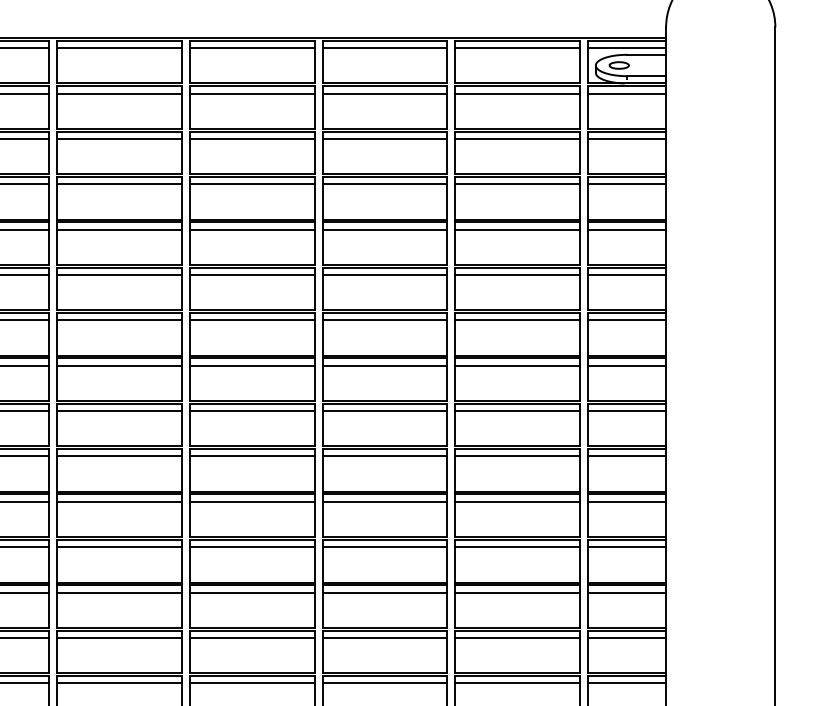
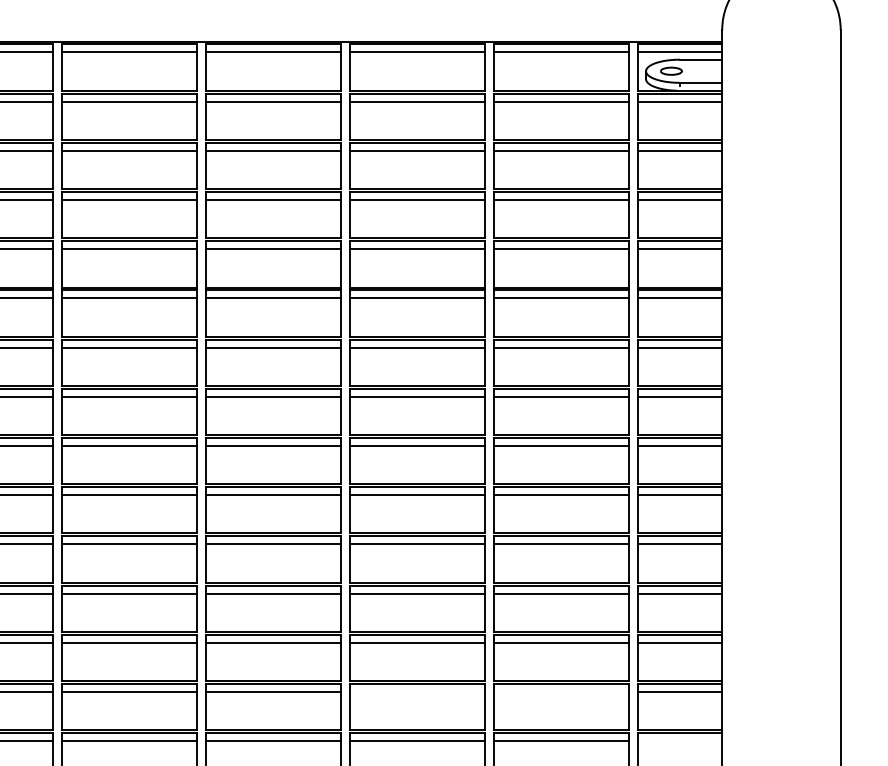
line: (384, 637) -> (416, 691), removed
line: (517, 637) -> (561, 691), removed
line: (627, 683) -> (680, 741), removed

